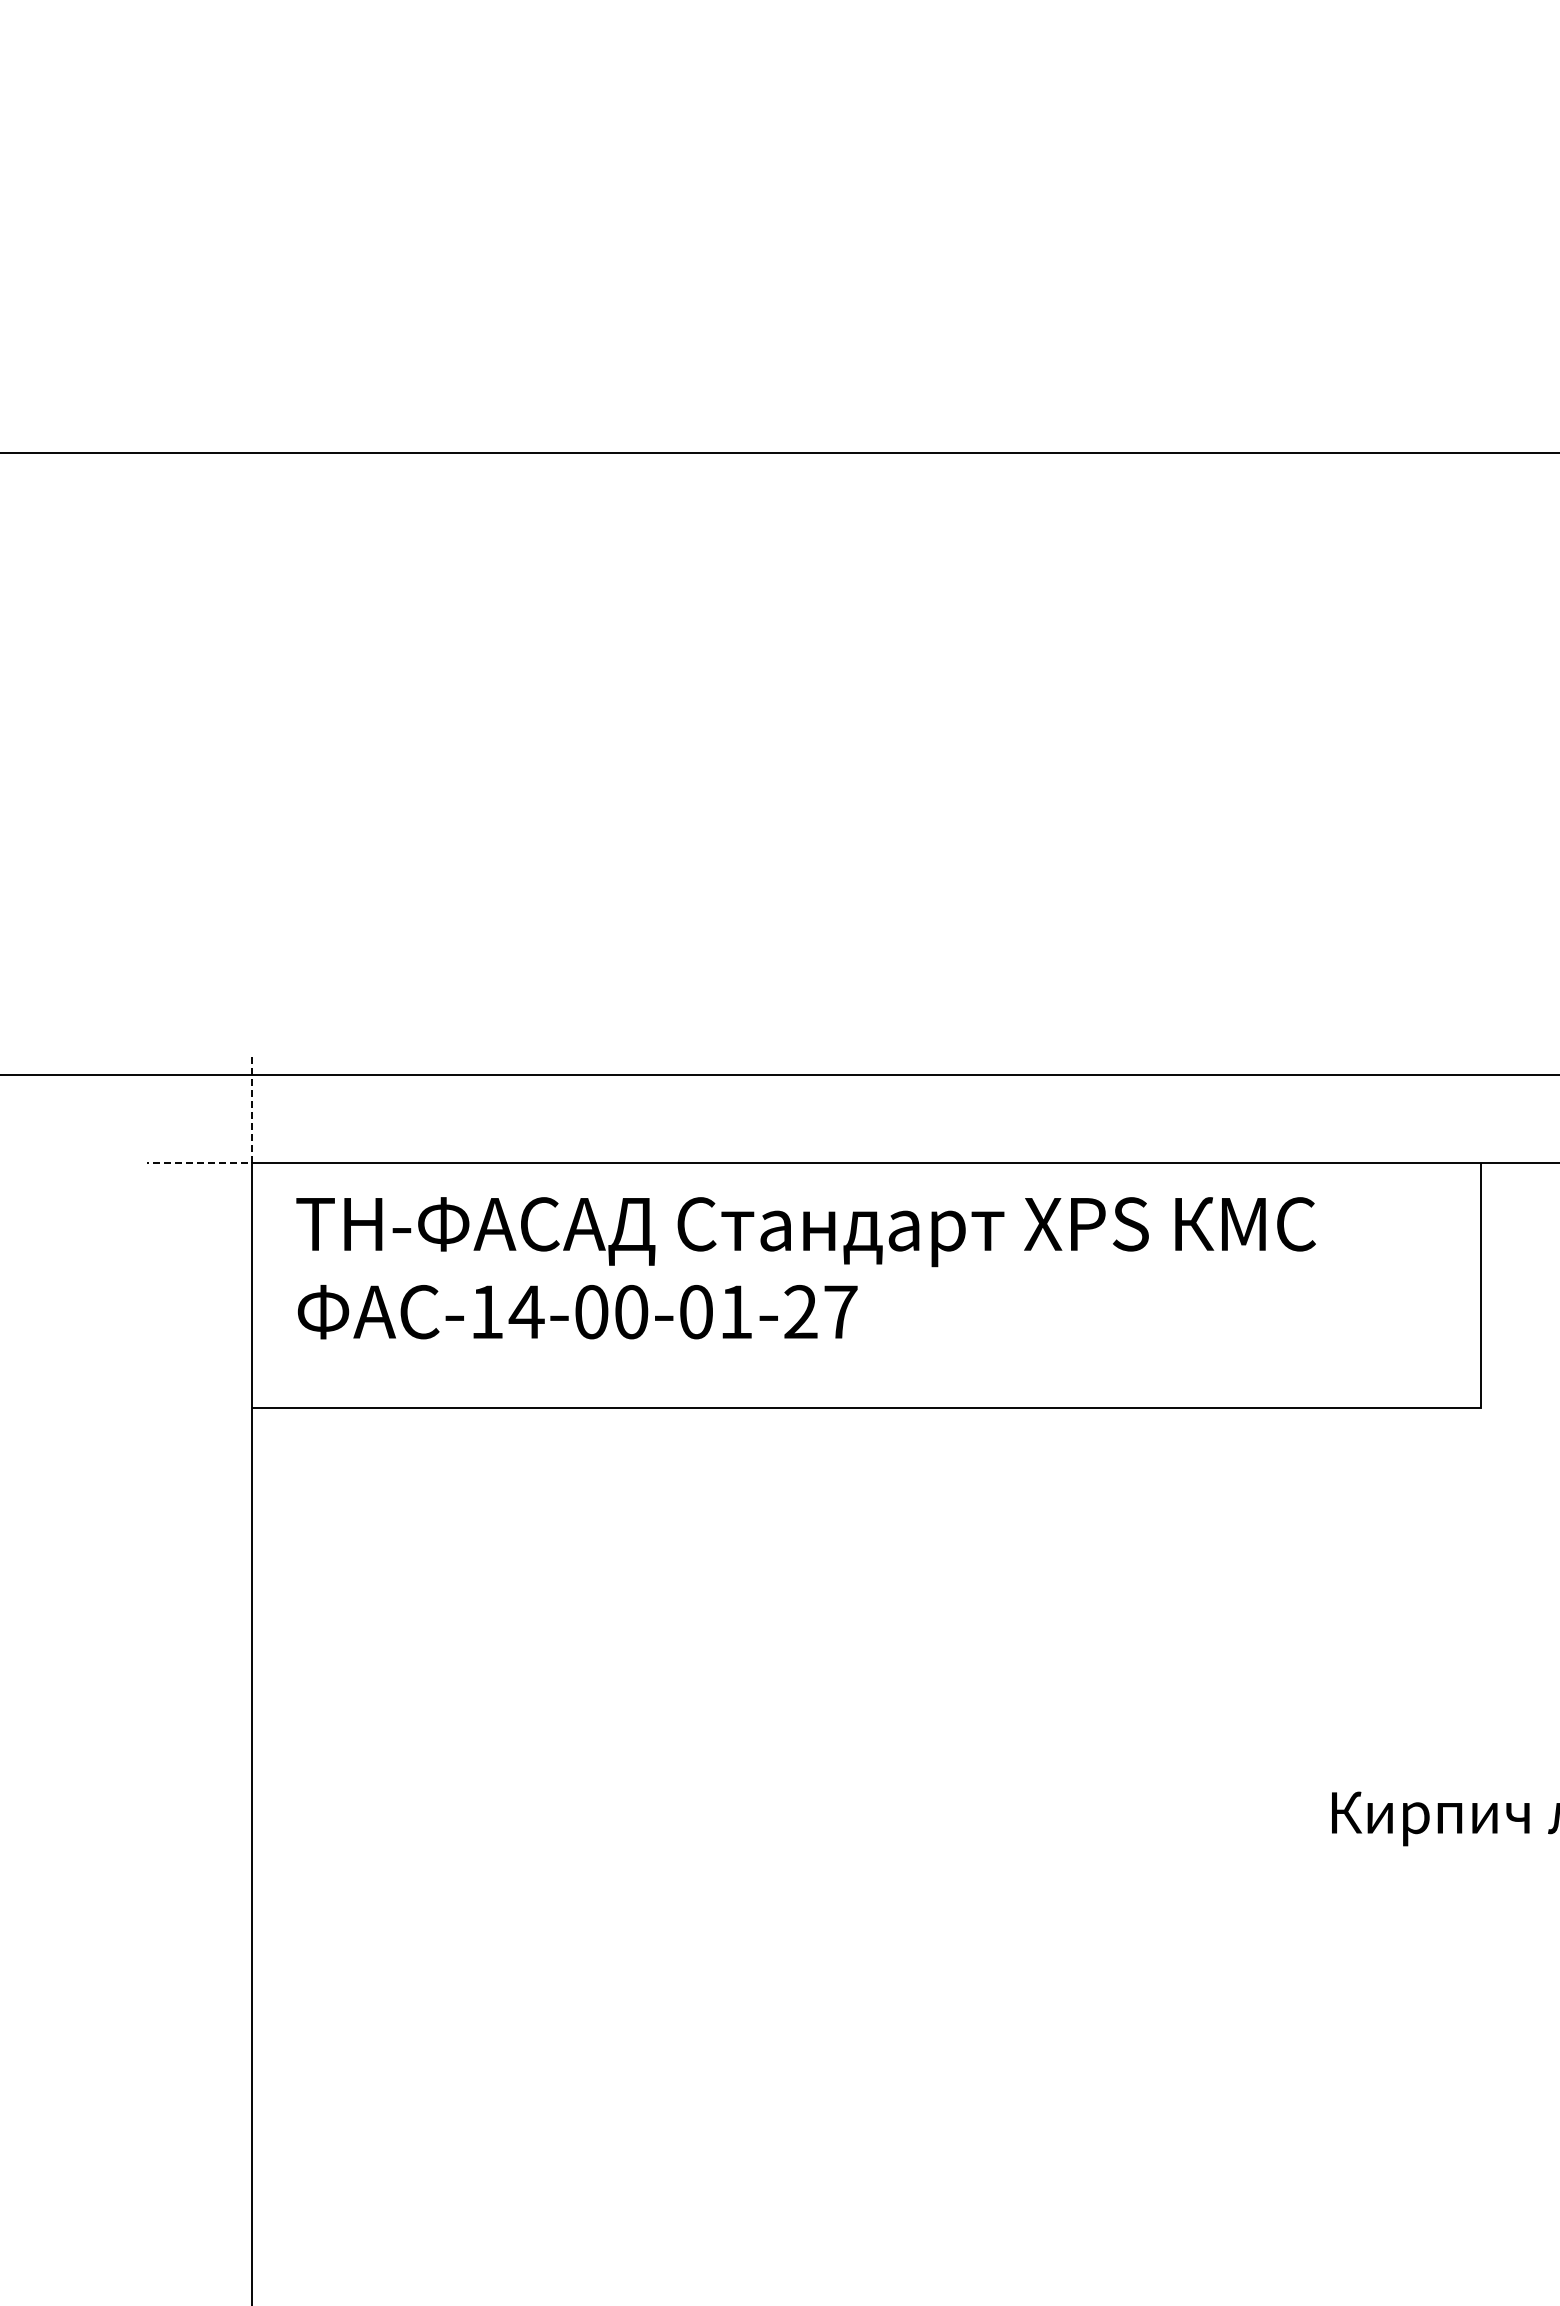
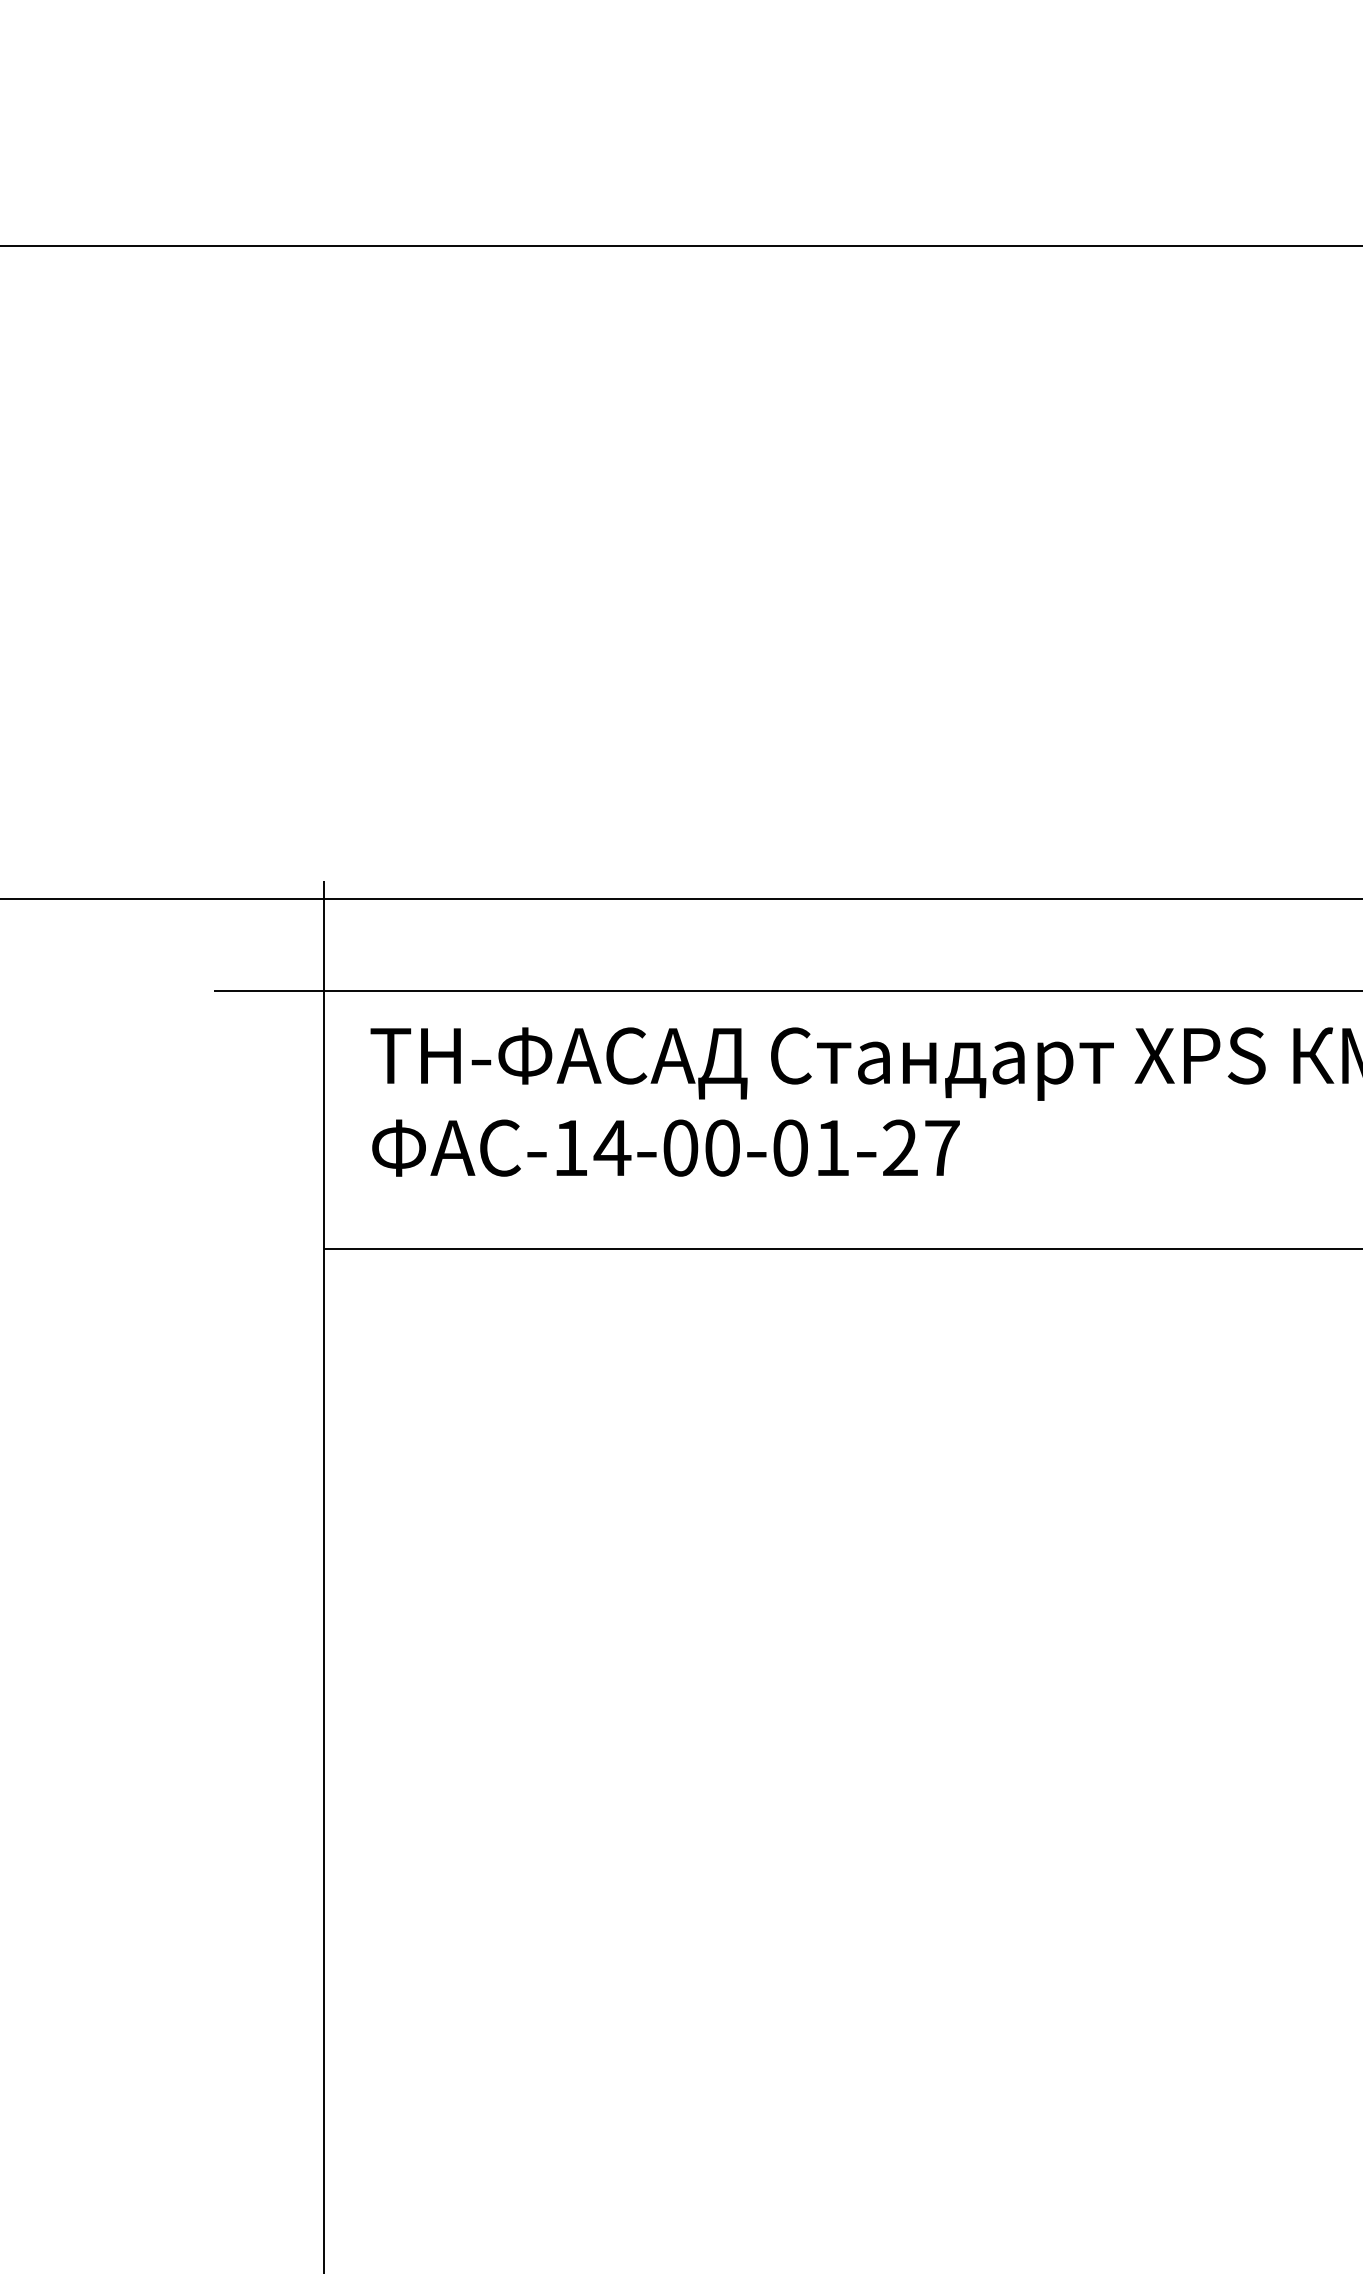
line: (252, 1162) -> (324, 991), dashed -> solid

